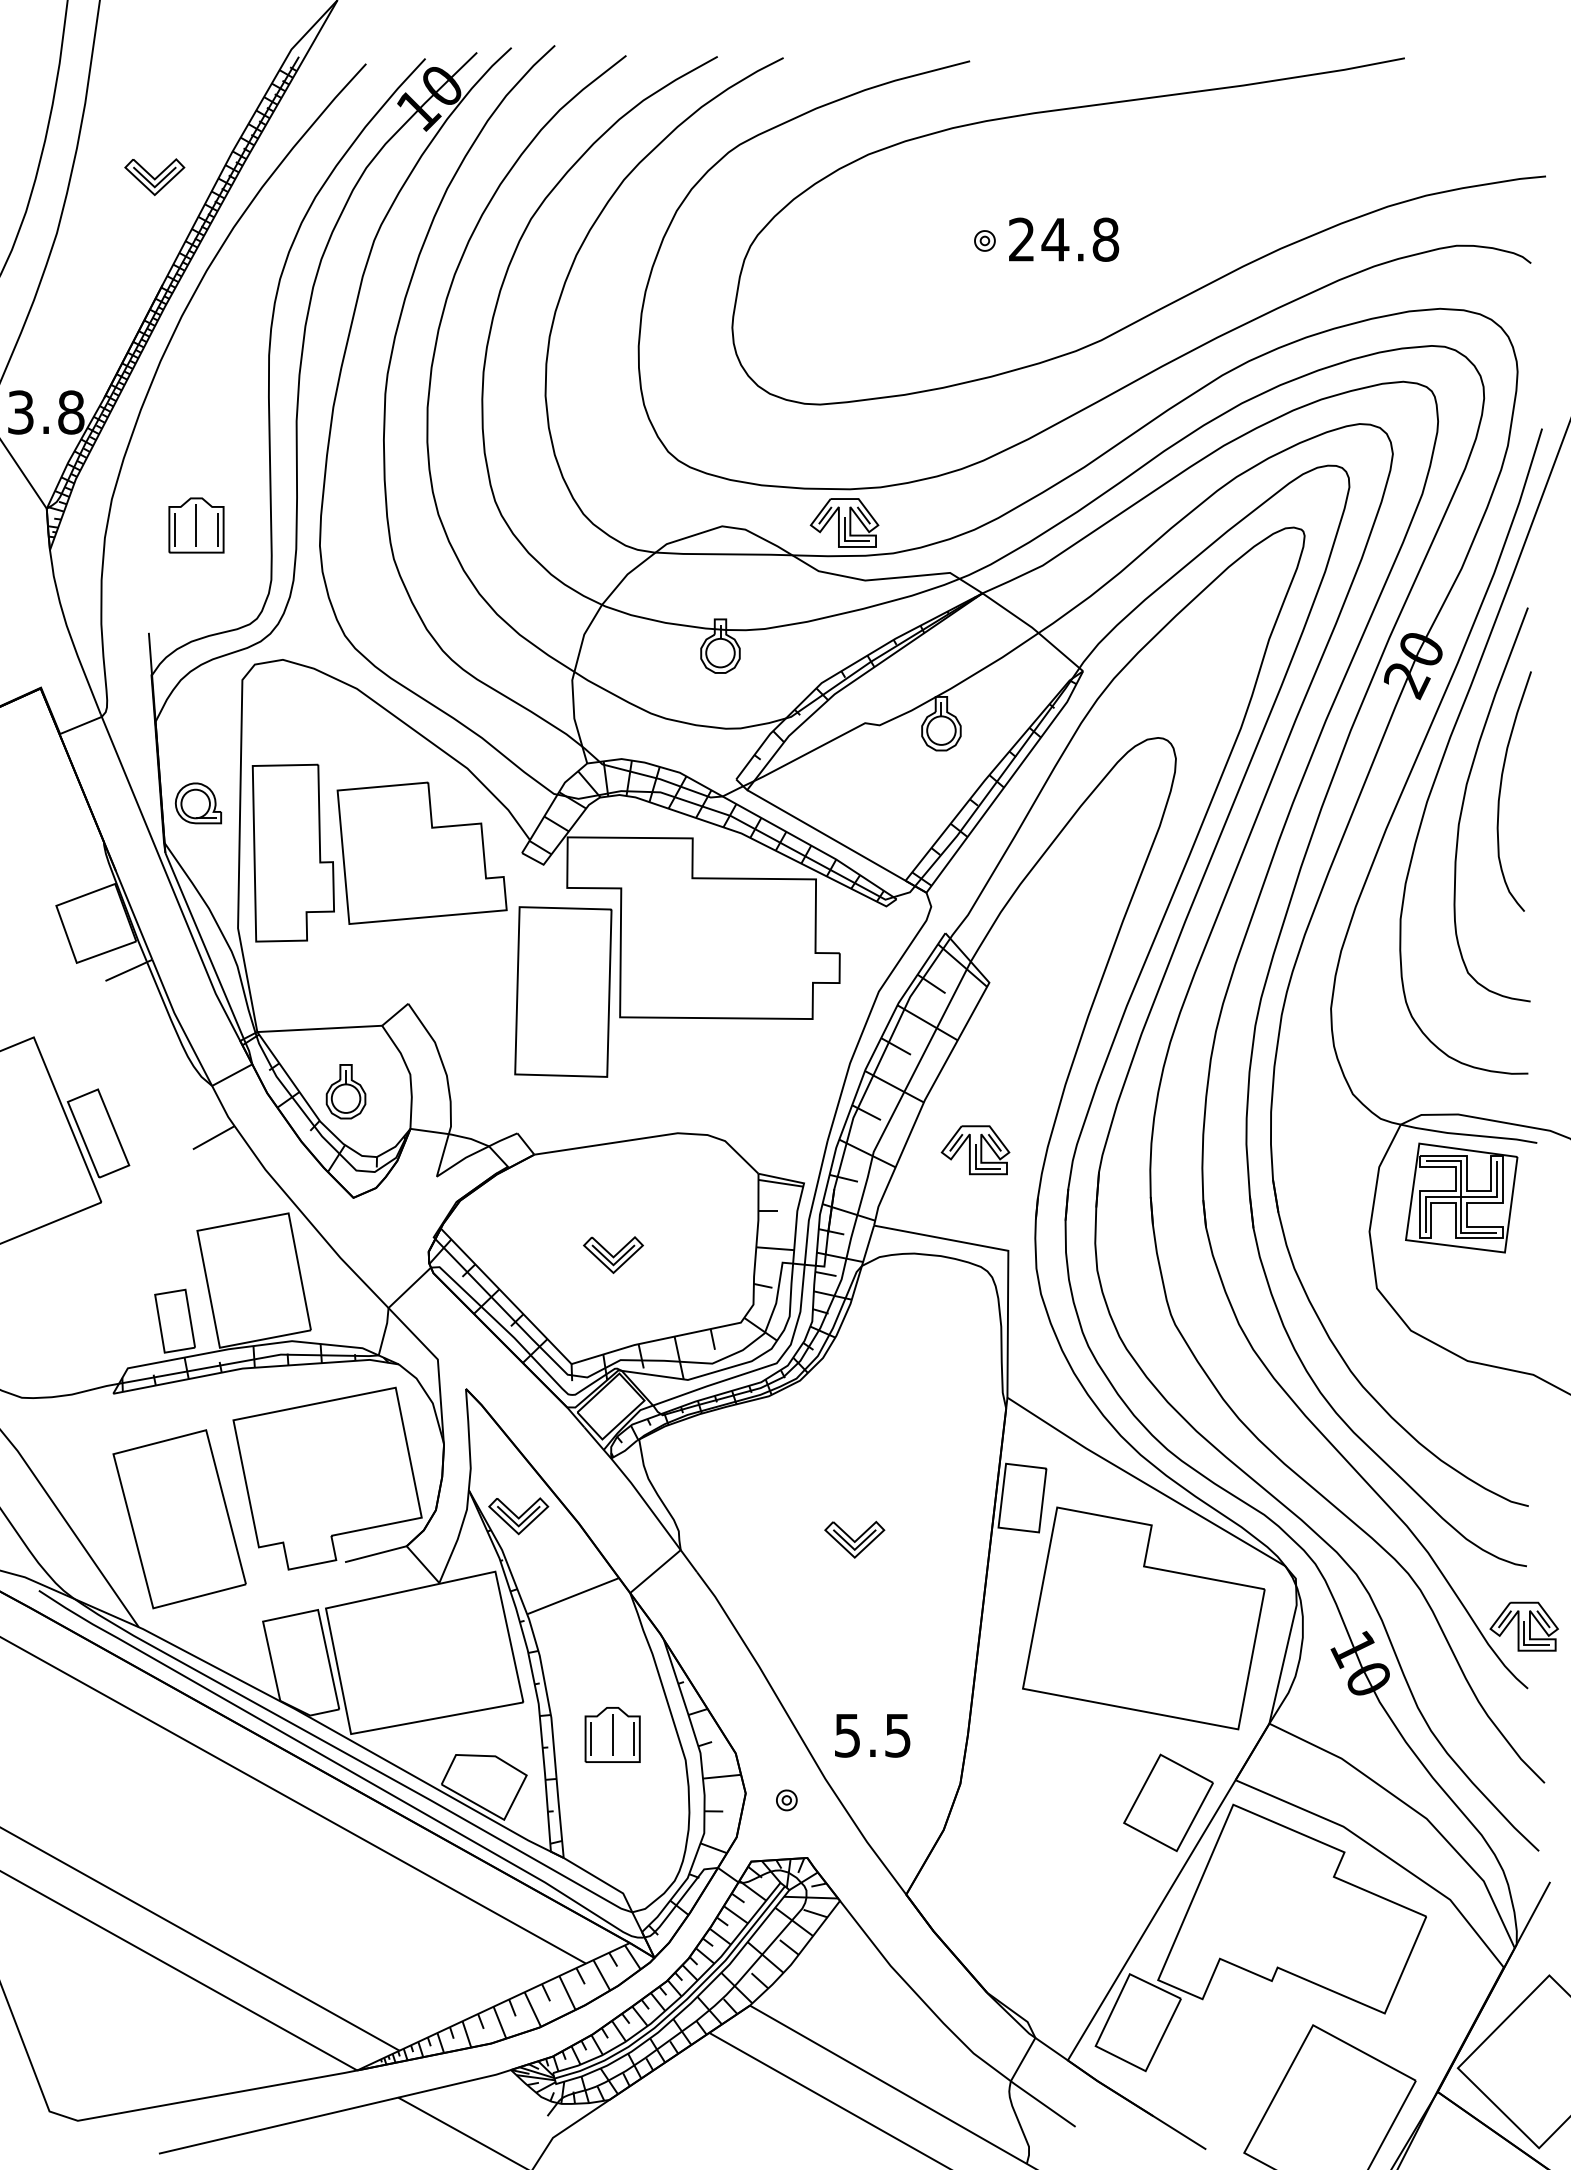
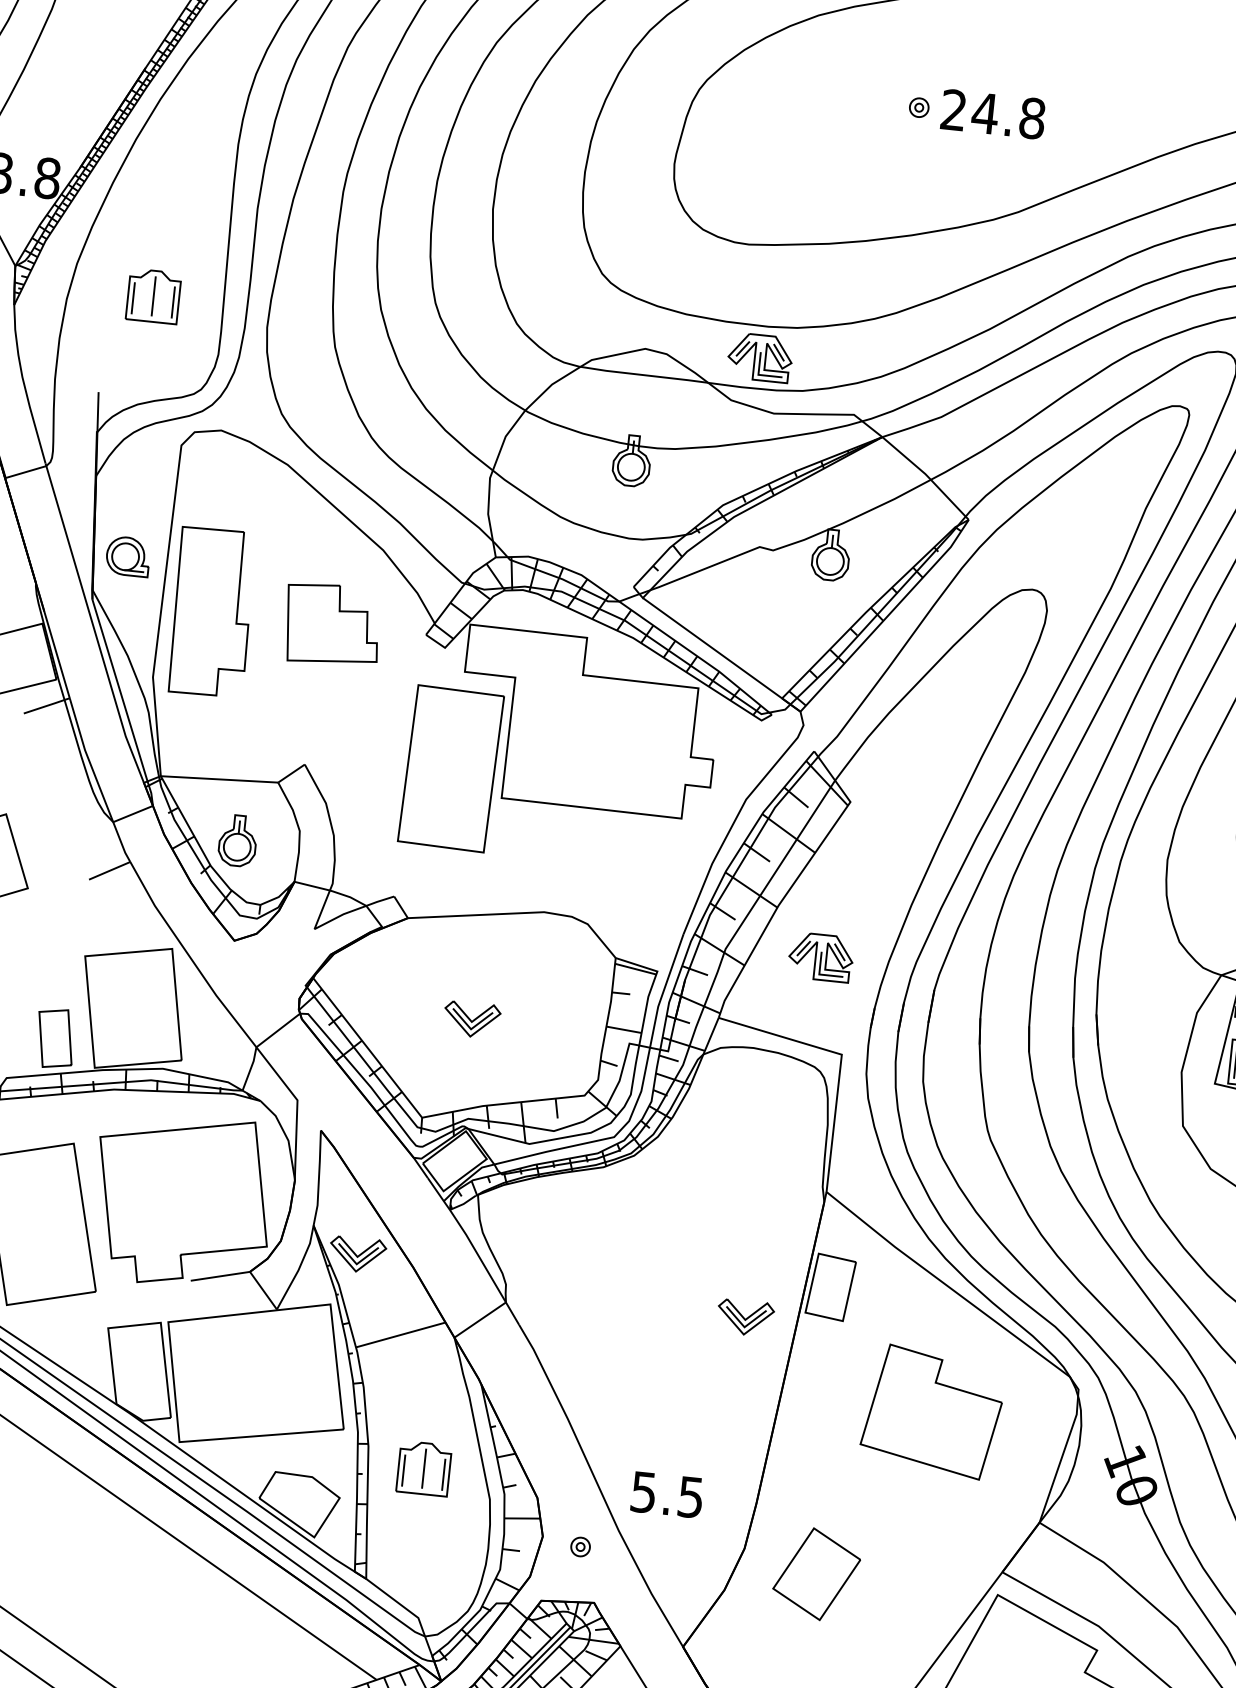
part: (421, 852) -> (332, 624), size x0.6
part: (854, 1539) -> (745, 1317), moved
part: (1143, 1618) -> (932, 1411), size x0.6
part: (1168, 1802) -> (816, 1573), moved

